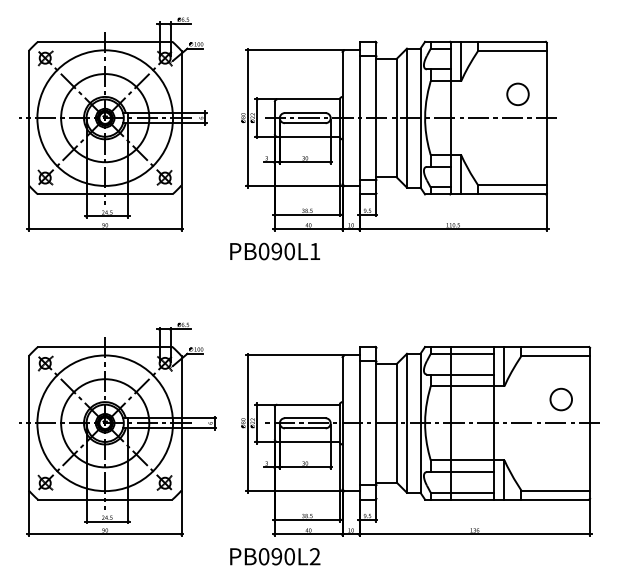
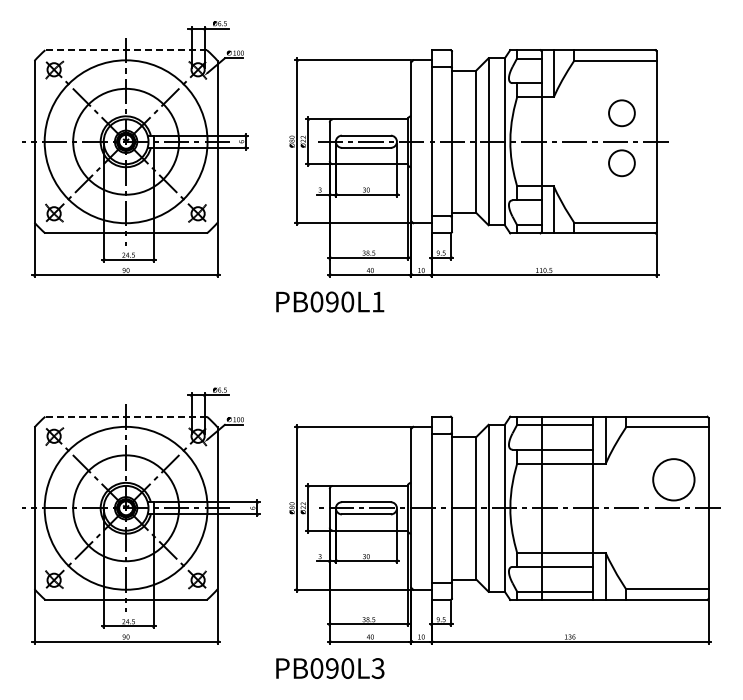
line: (105, 42) -> (126, 50), solid -> dashed
circle: (517, 136) -> (621, 163), added
line: (105, 346) -> (126, 416), solid -> dashed
circle: (560, 399) -> (673, 479), size x1.6
text: (314, 556) -> (377, 668), PB090L2 -> PB090L3

